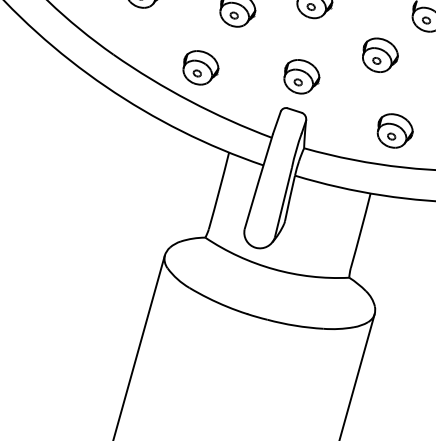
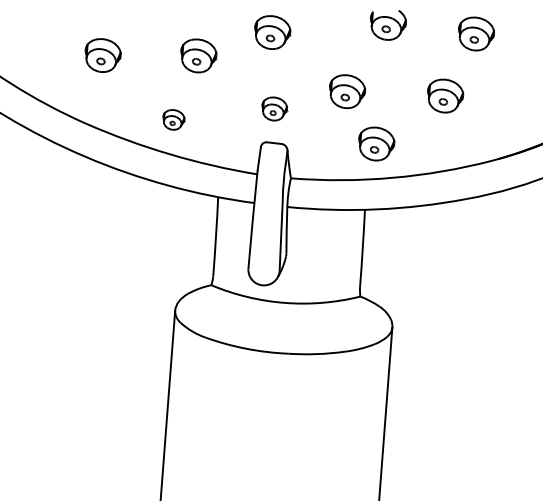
part: (380, 55) -> (347, 91), moved
part: (200, 67) -> (173, 119), size x0.6
part: (301, 76) -> (274, 108), size x0.7

